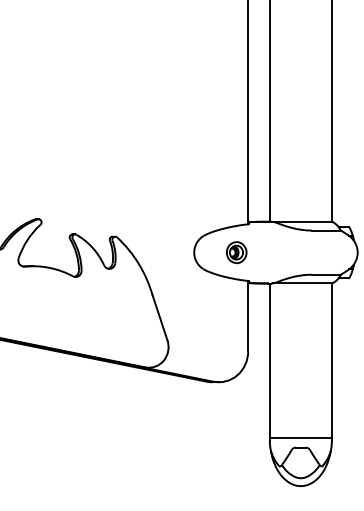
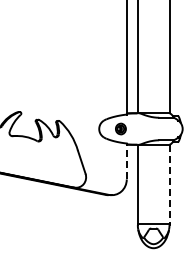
line: (247, 316) -> (126, 161), solid -> dashed
line: (331, 361) -> (169, 184), solid -> dashed

